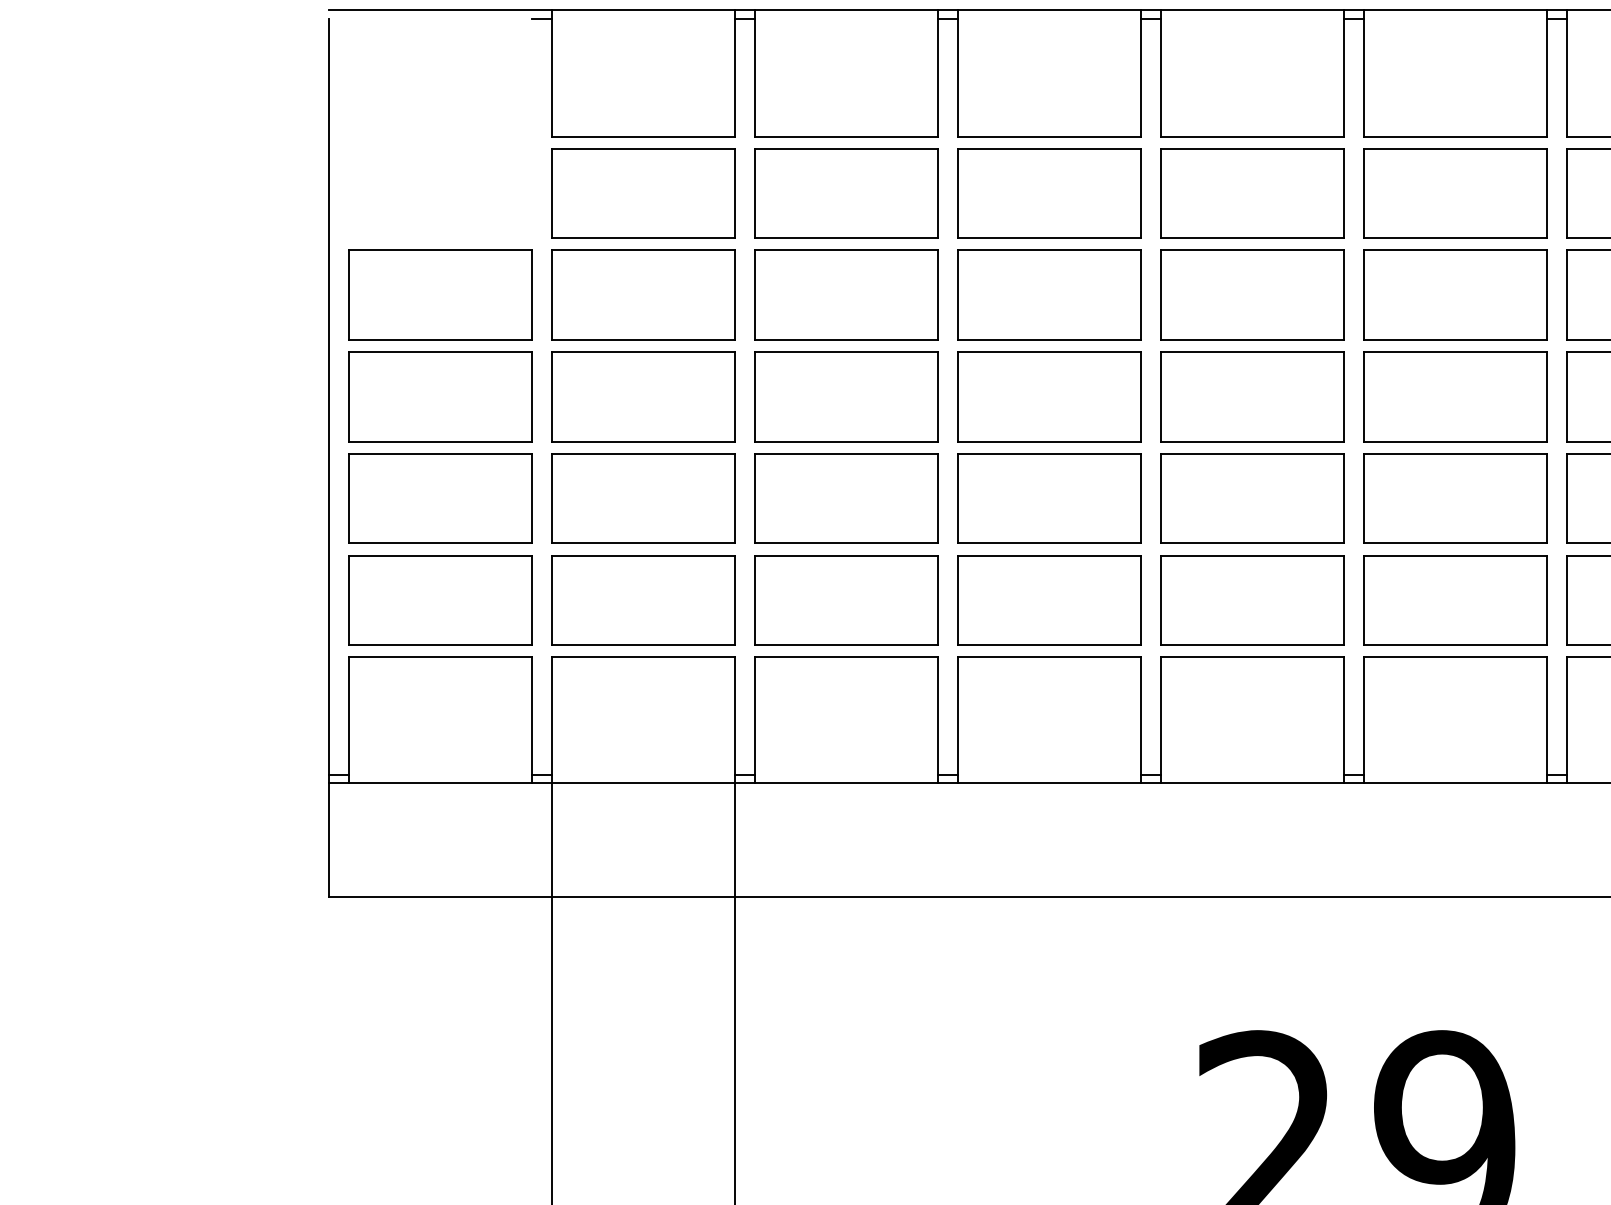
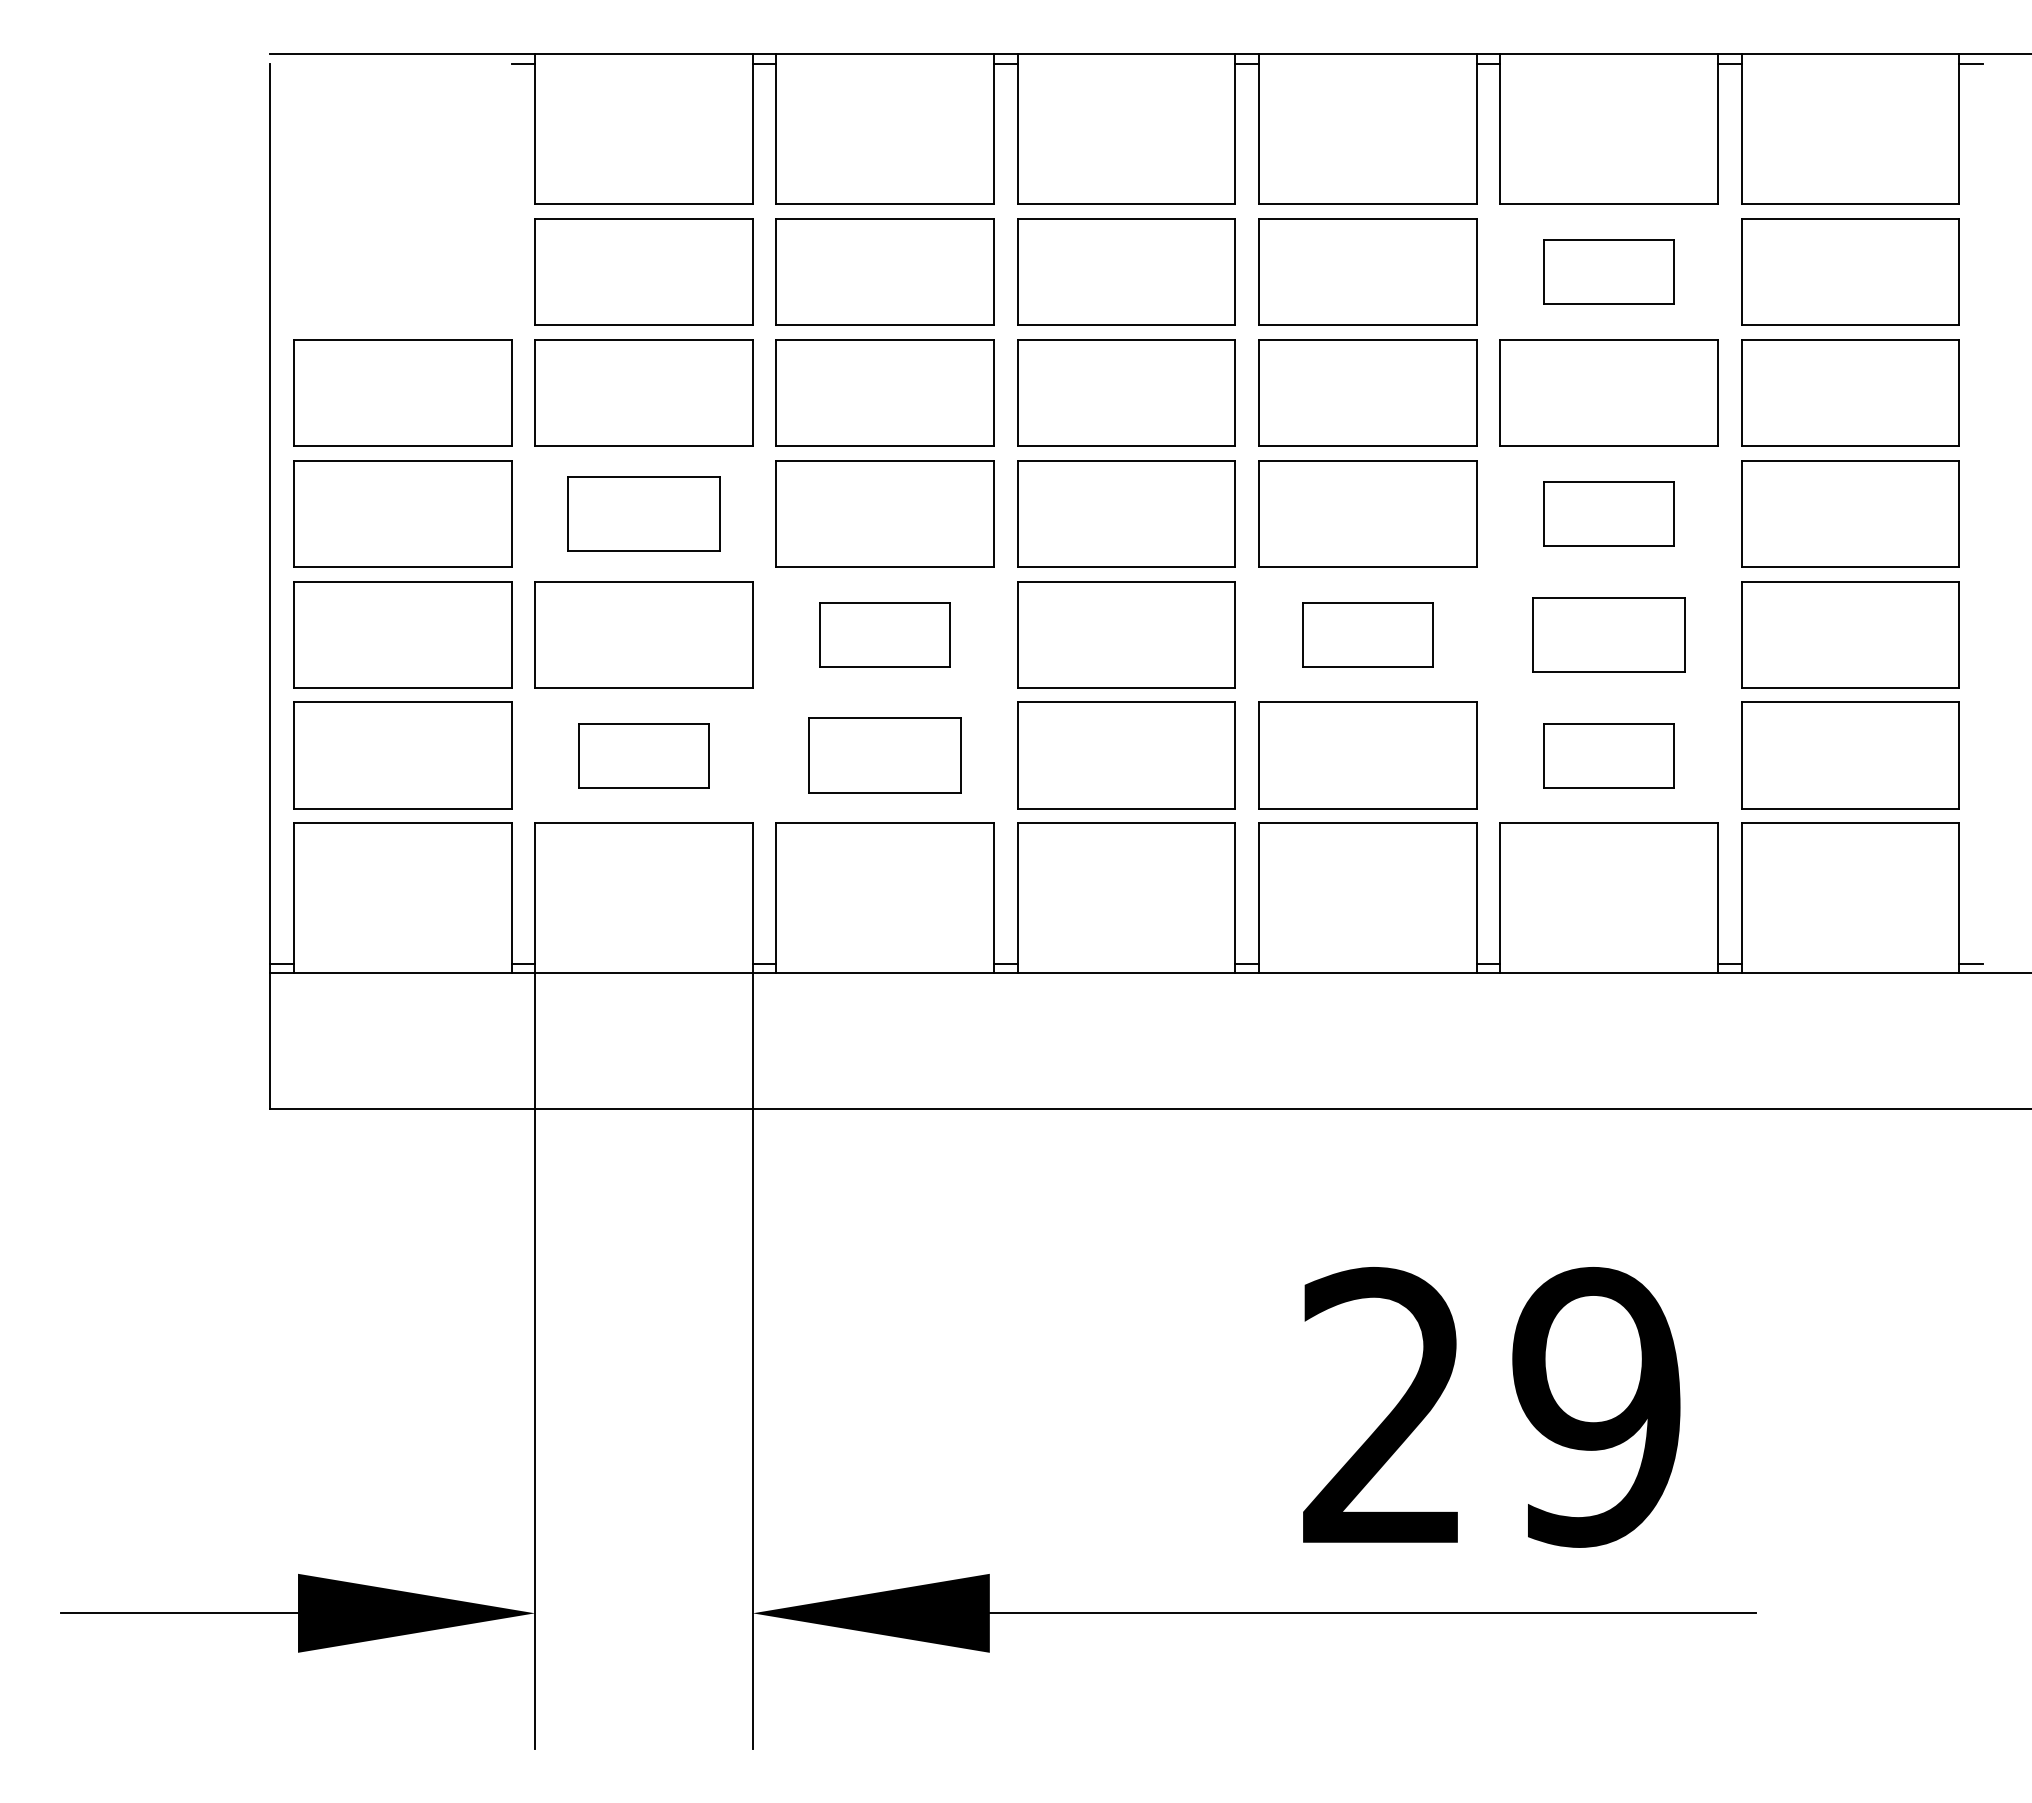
part: (1454, 193) -> (1608, 271), size x0.6
part: (643, 396) -> (643, 513), size x0.7
part: (1454, 396) -> (1608, 513), size x0.6
part: (846, 498) -> (884, 634), size x0.6
part: (1252, 498) -> (1367, 634), size x0.6
part: (1454, 498) -> (1608, 634), size x0.7
part: (643, 600) -> (643, 755), size x0.6
part: (846, 600) -> (884, 755), size x0.7
part: (1454, 600) -> (1608, 755), size x0.6

